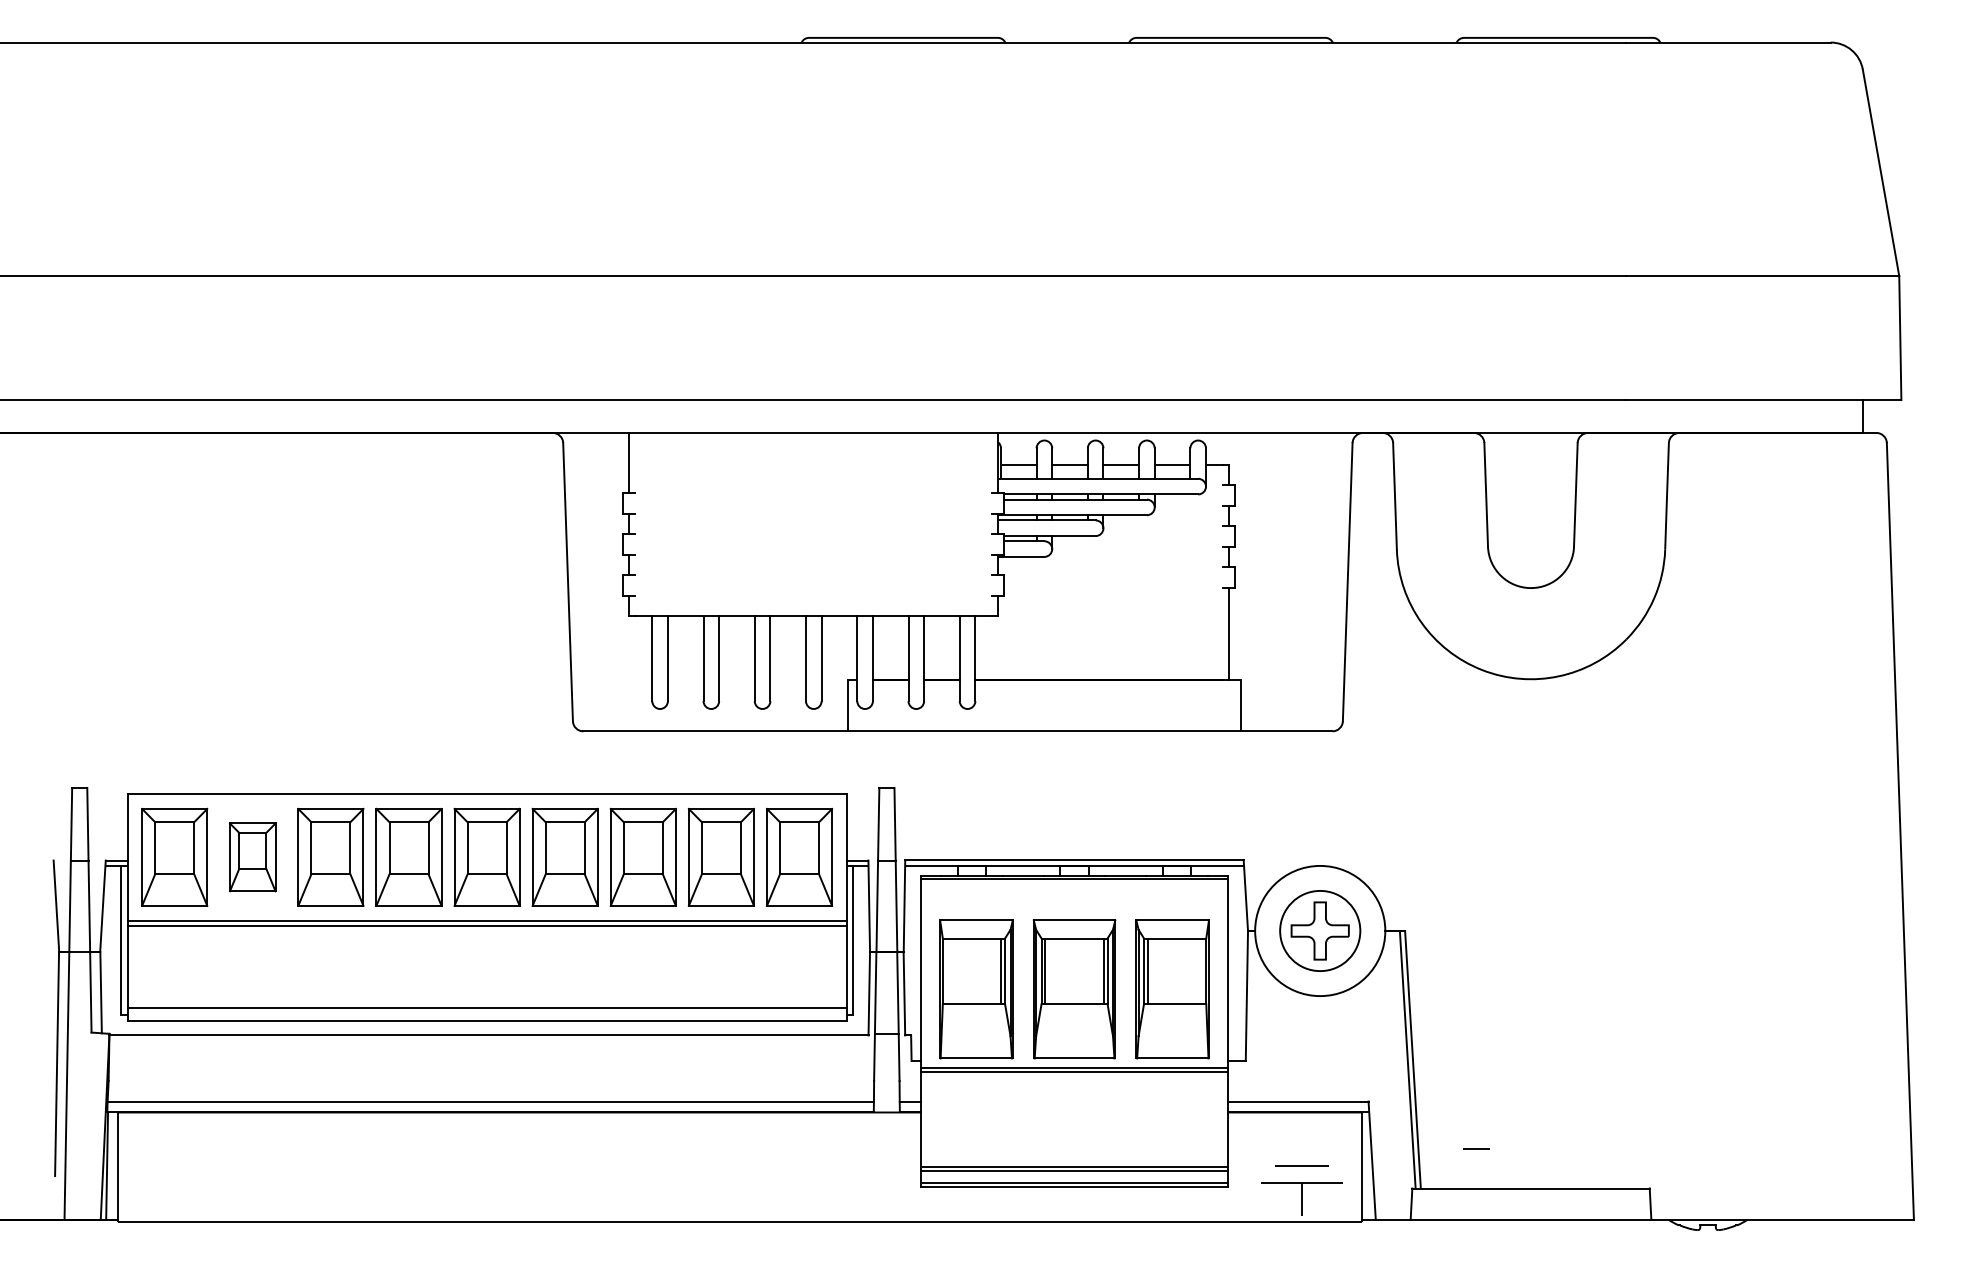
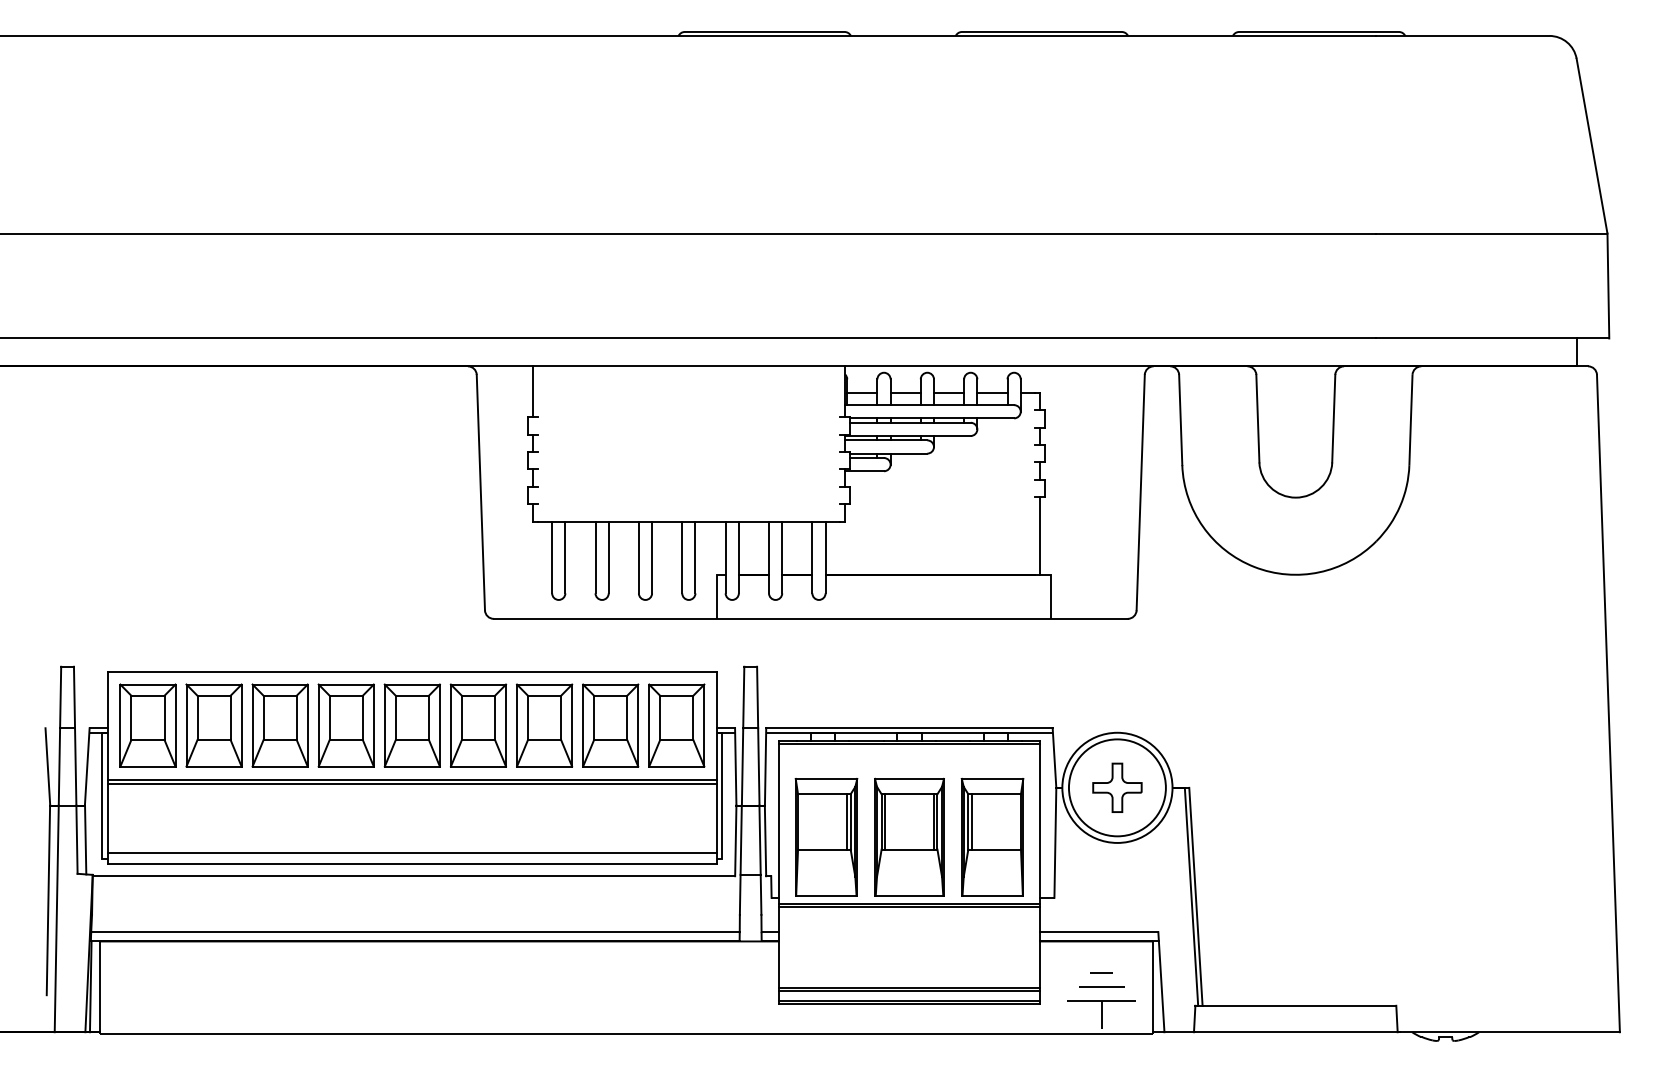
part: (252, 857) -> (213, 725), size x1.43
circle: (1319, 930) -> (1116, 787), size x1.43
line: (1476, 1149) -> (1101, 972), moved

